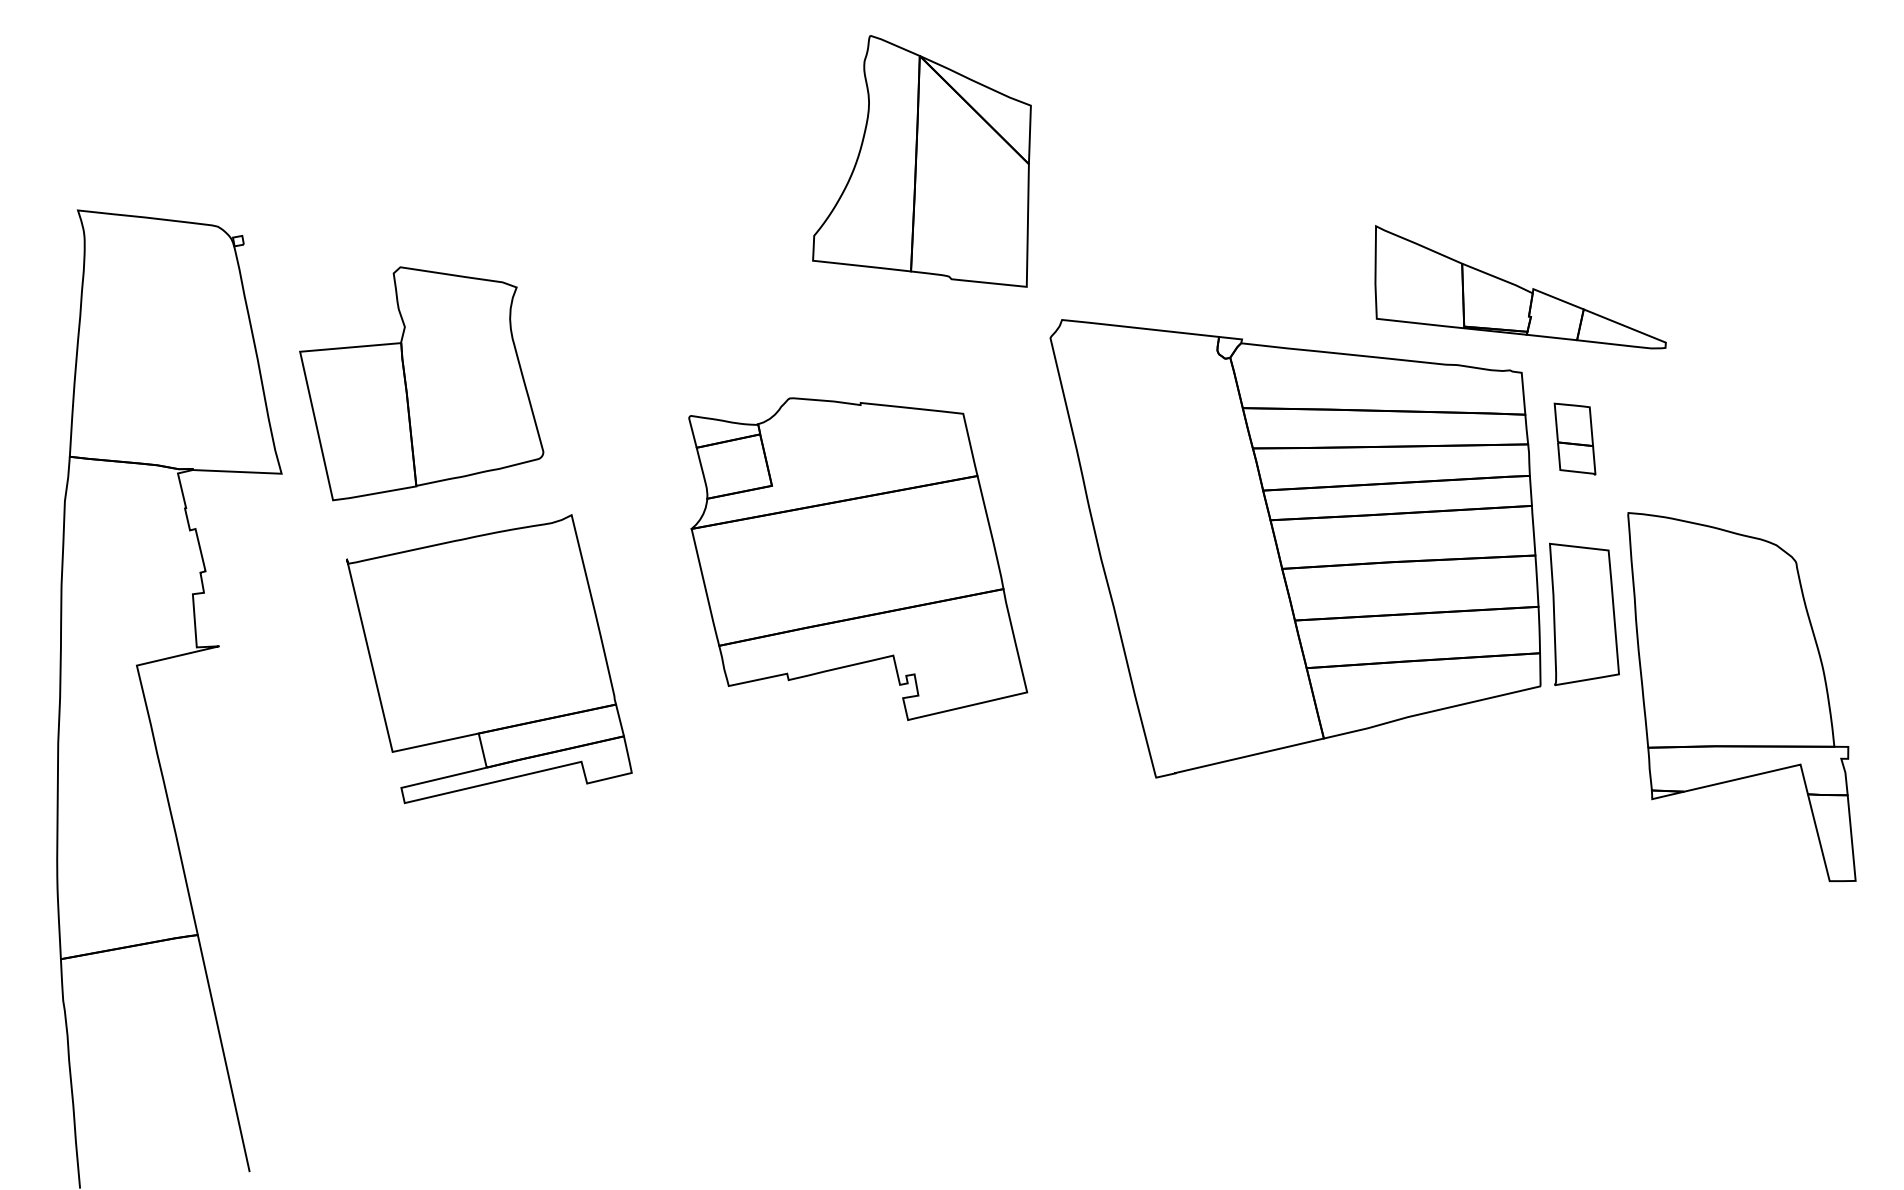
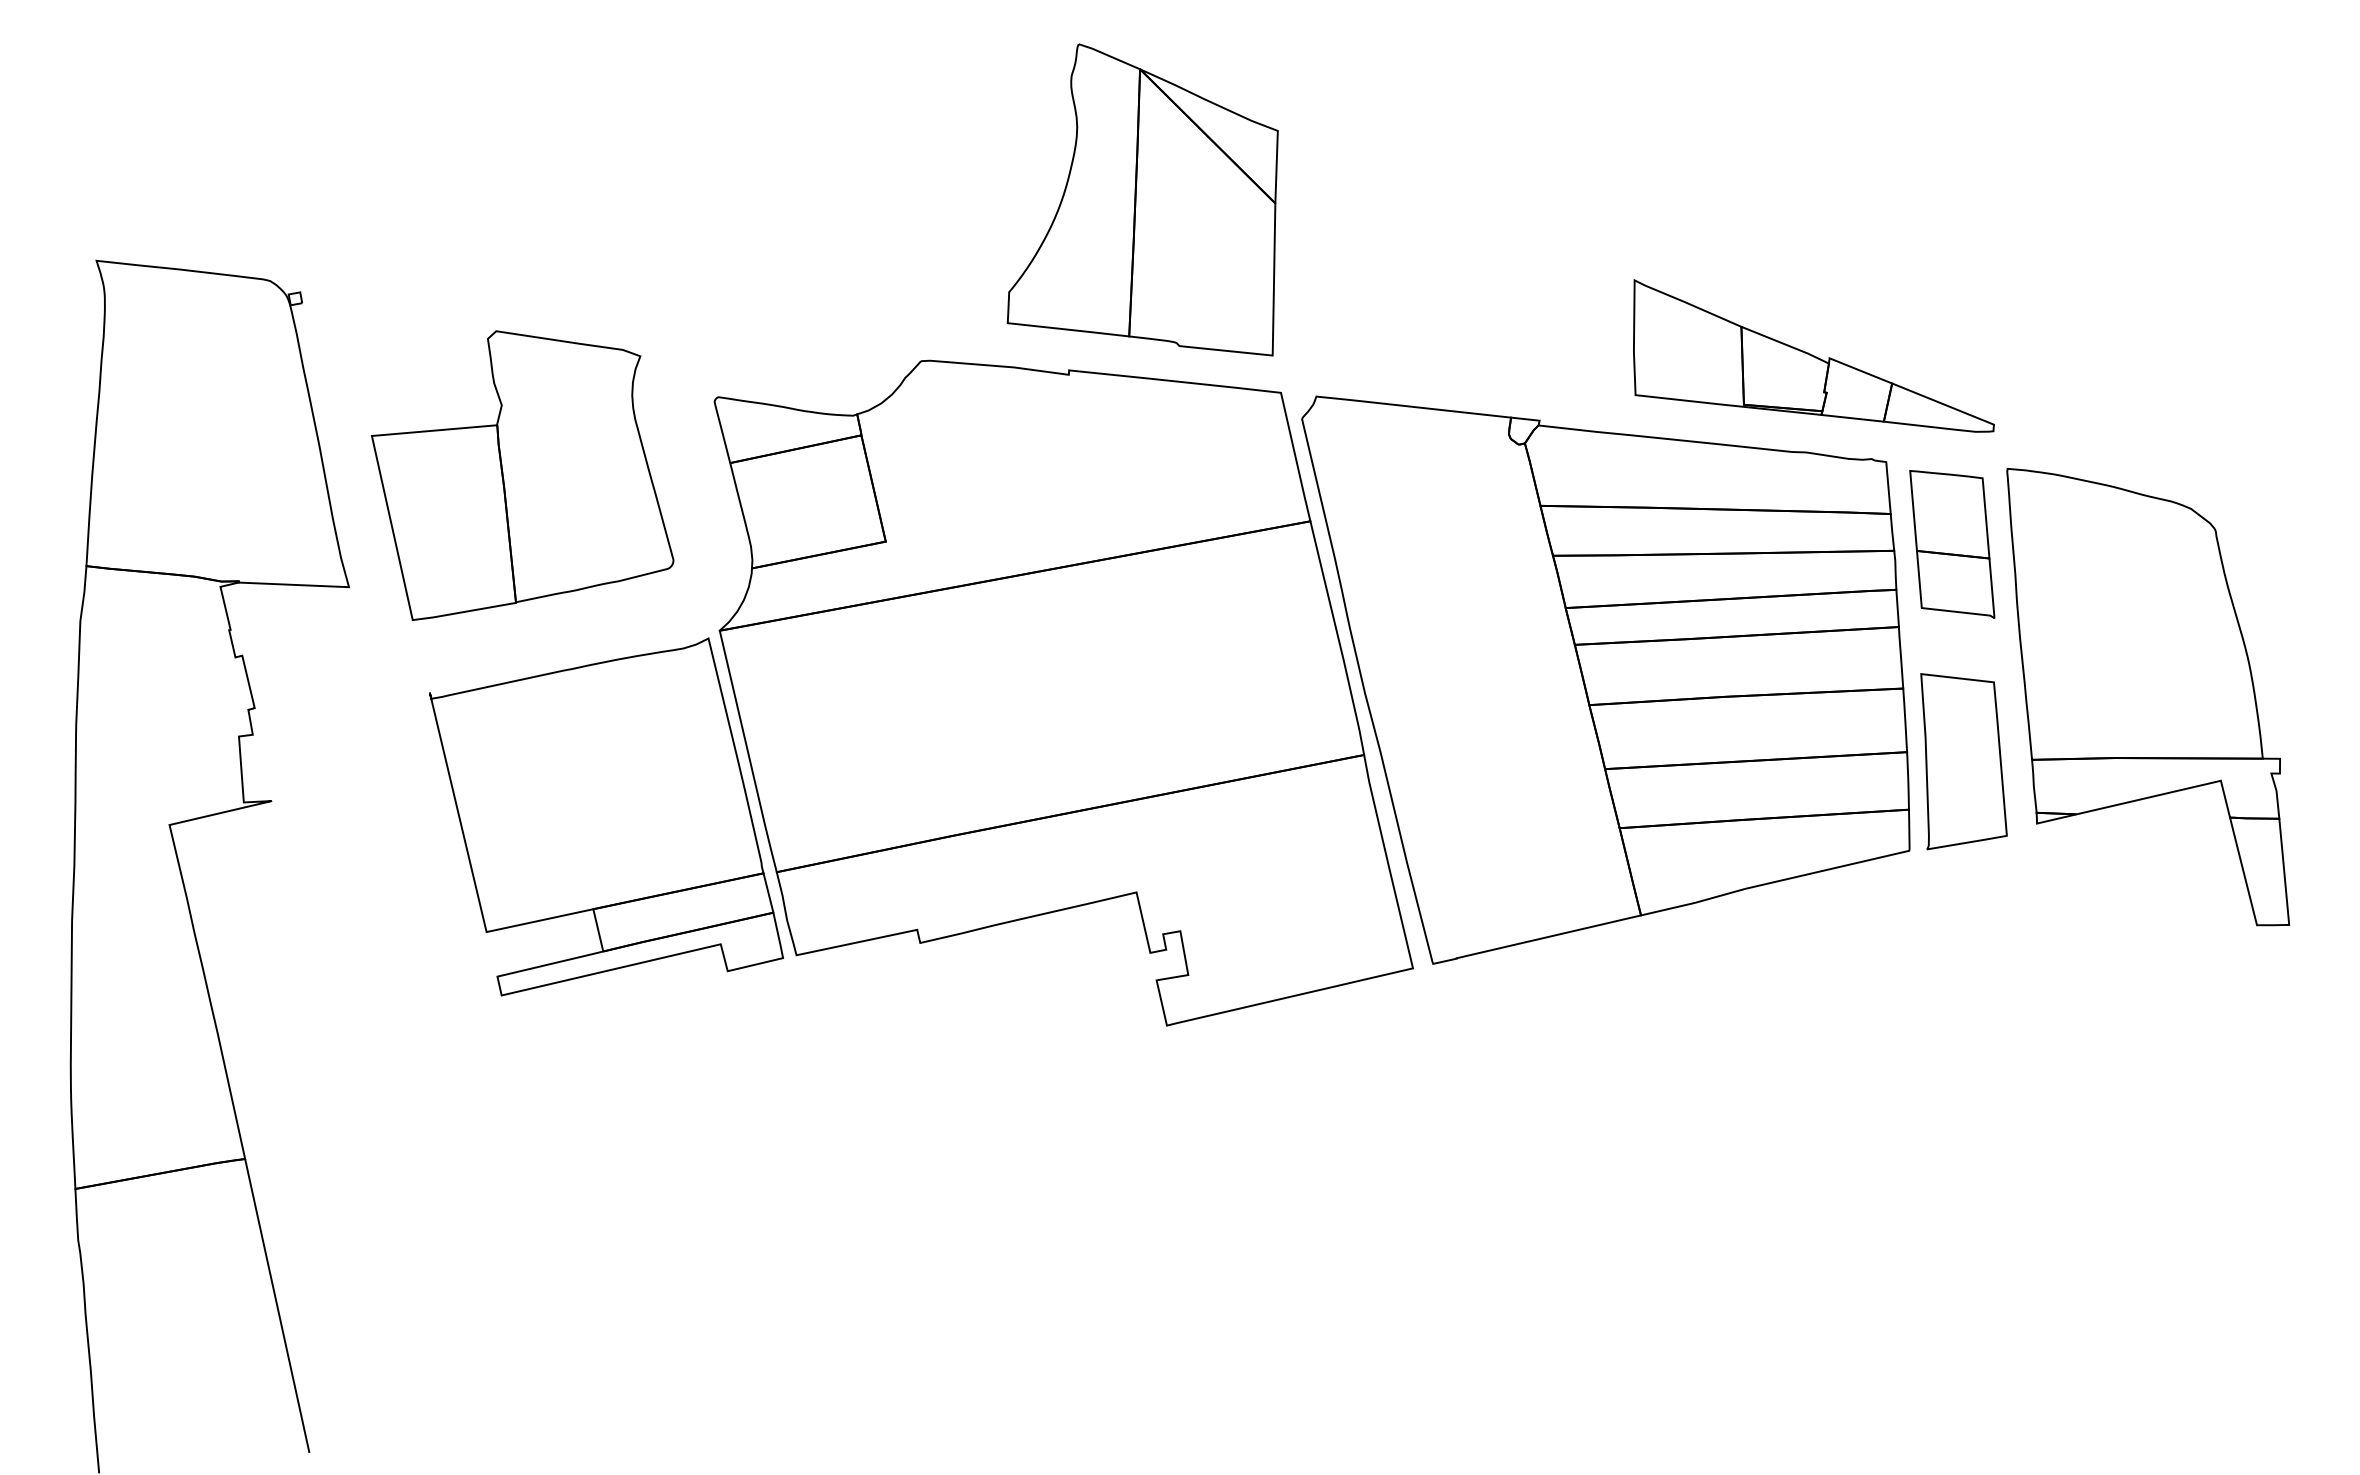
part: (1520, 286) -> (1813, 355), moved
part: (1575, 439) -> (1952, 544), size x1.67
part: (858, 558) -> (1063, 692), size x1.67
part: (1742, 696) -> (2148, 696), moved

